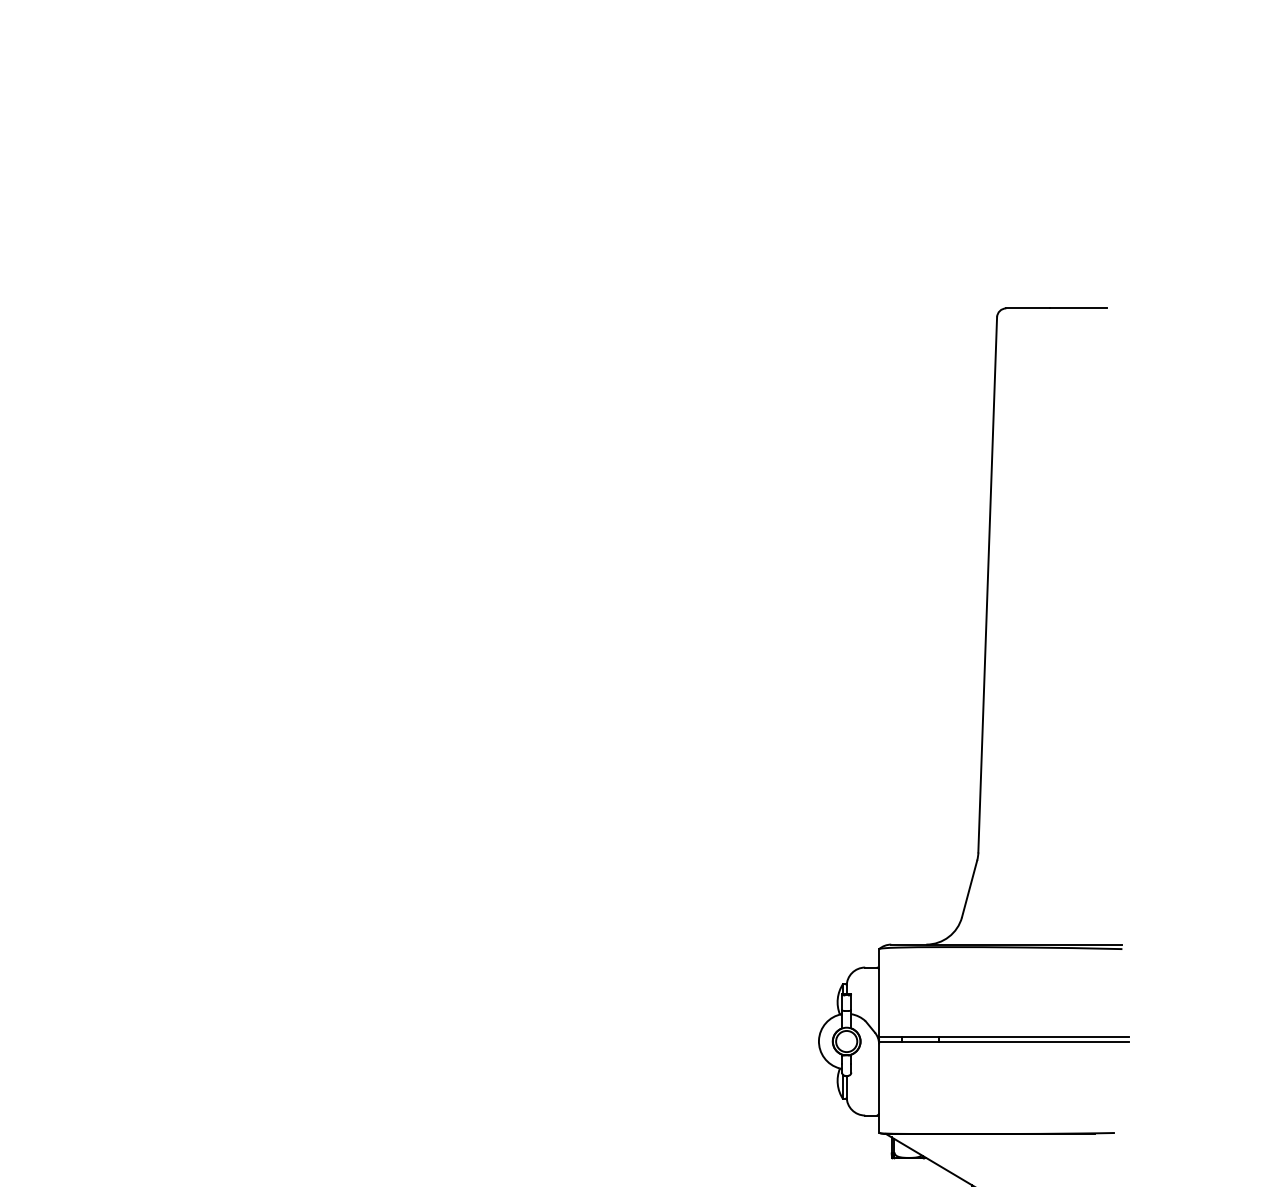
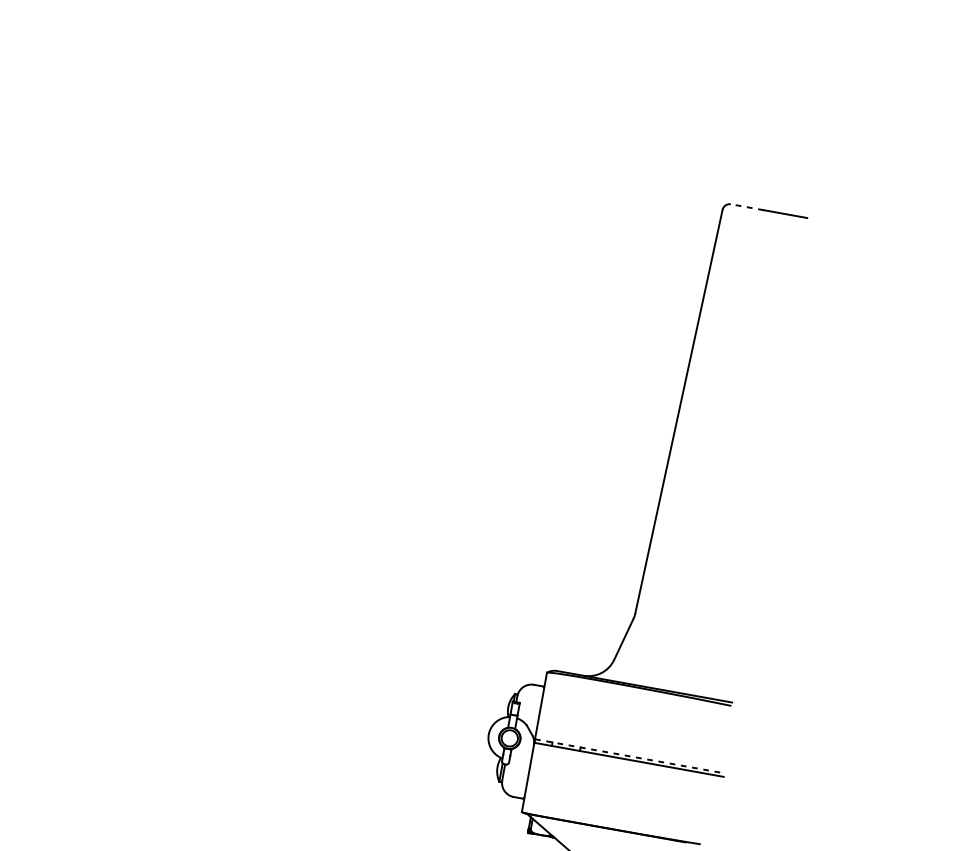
line: (1027, 308) -> (746, 207), solid -> dashed
line: (1004, 1036) -> (630, 756), solid -> dashed

